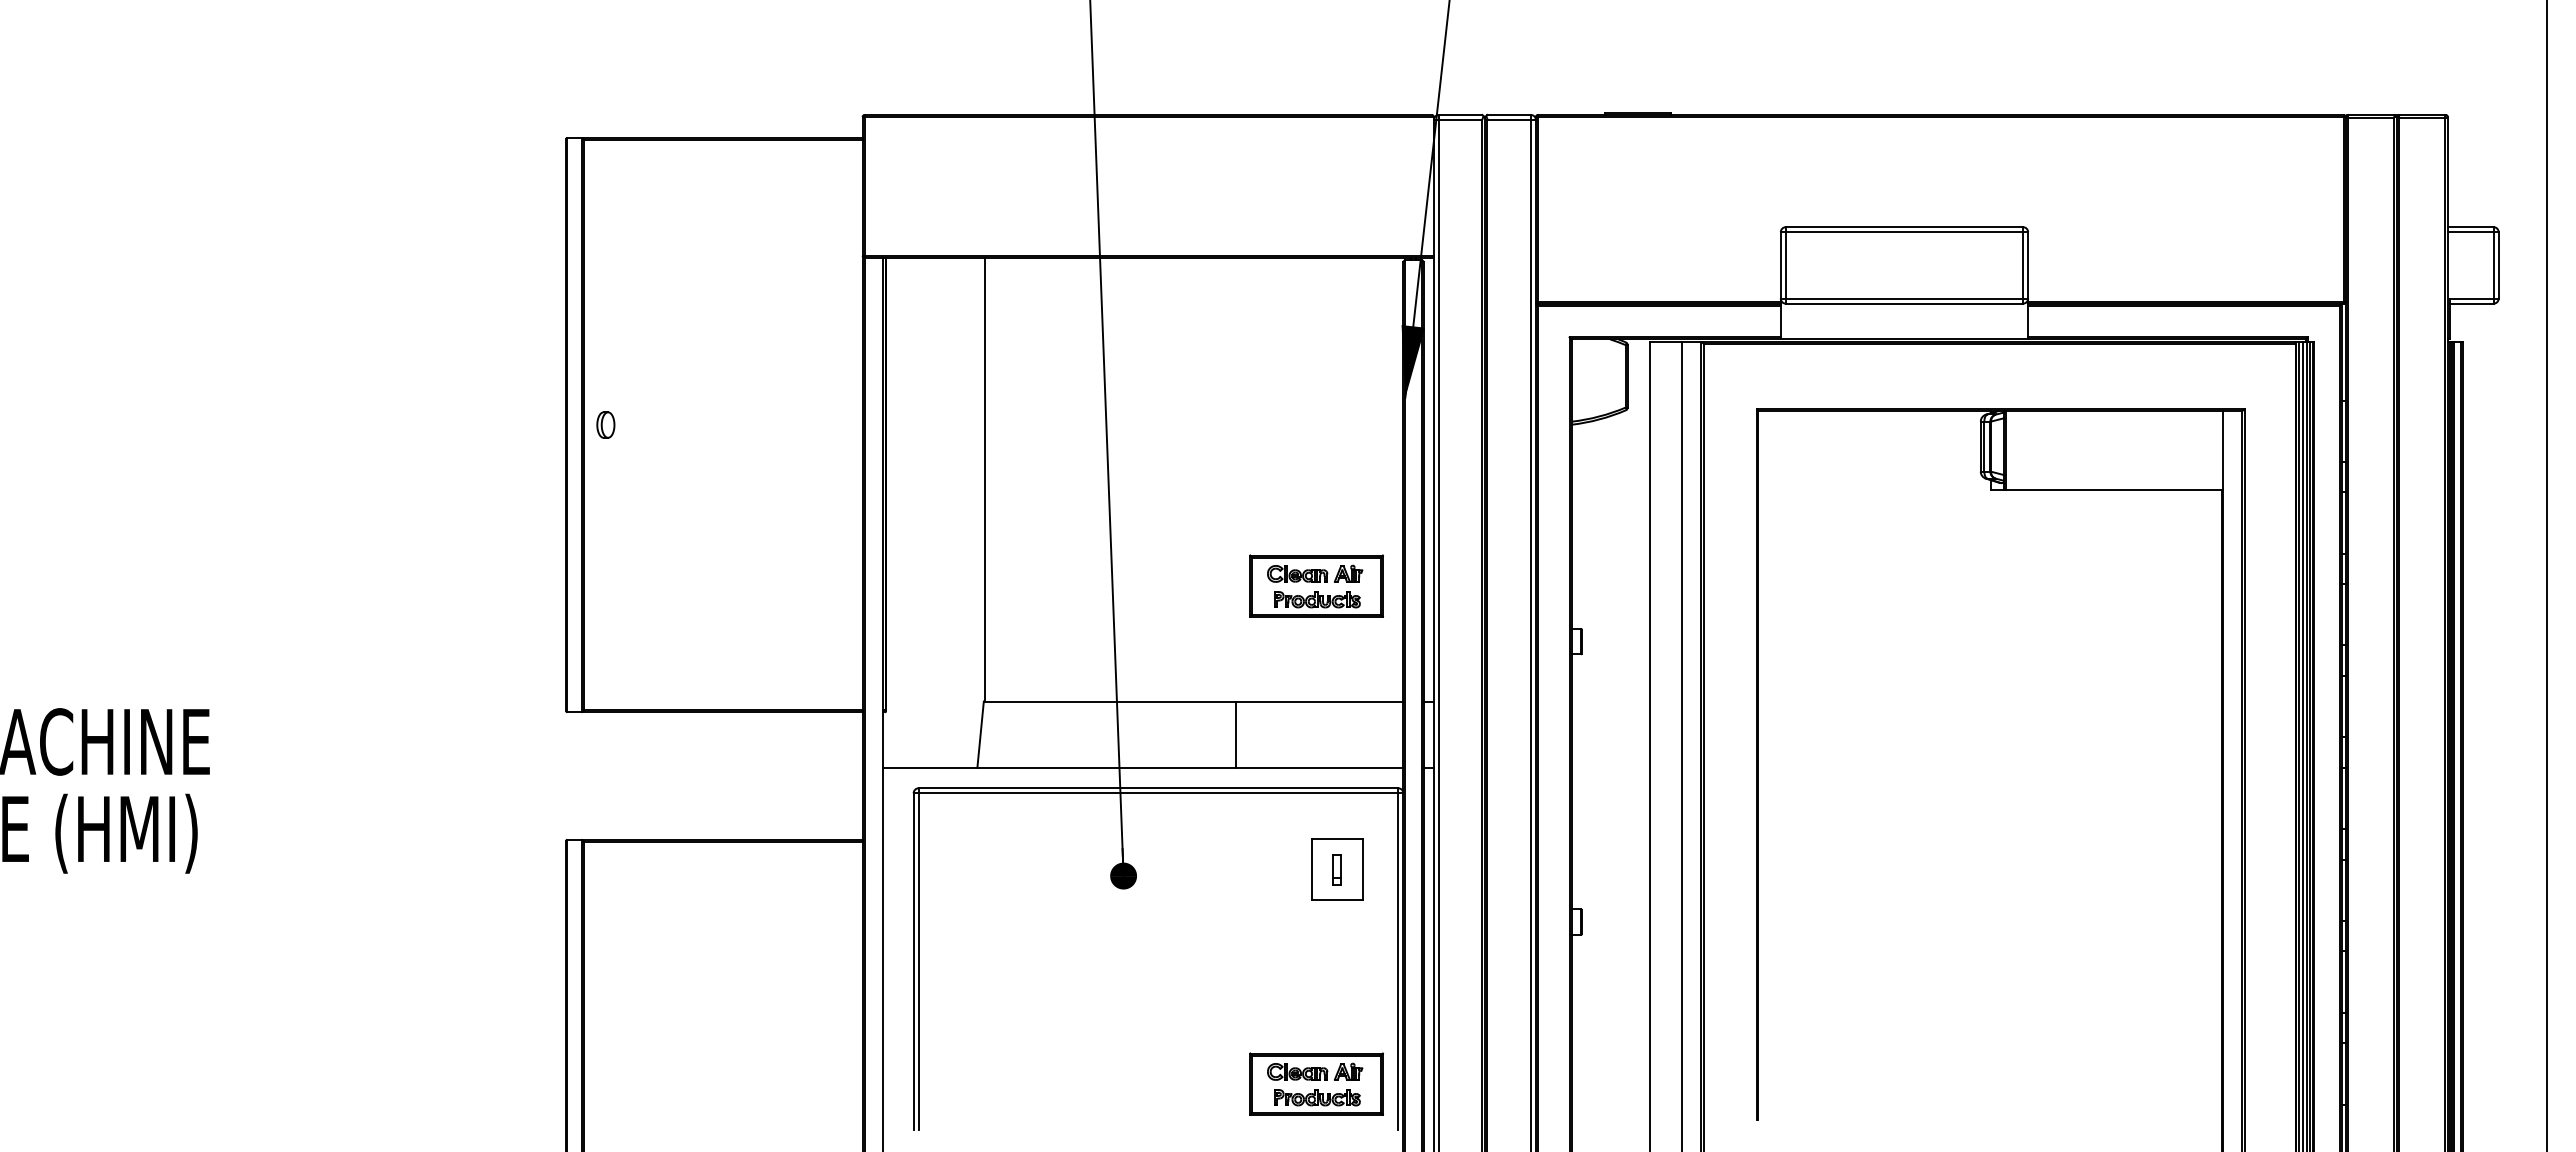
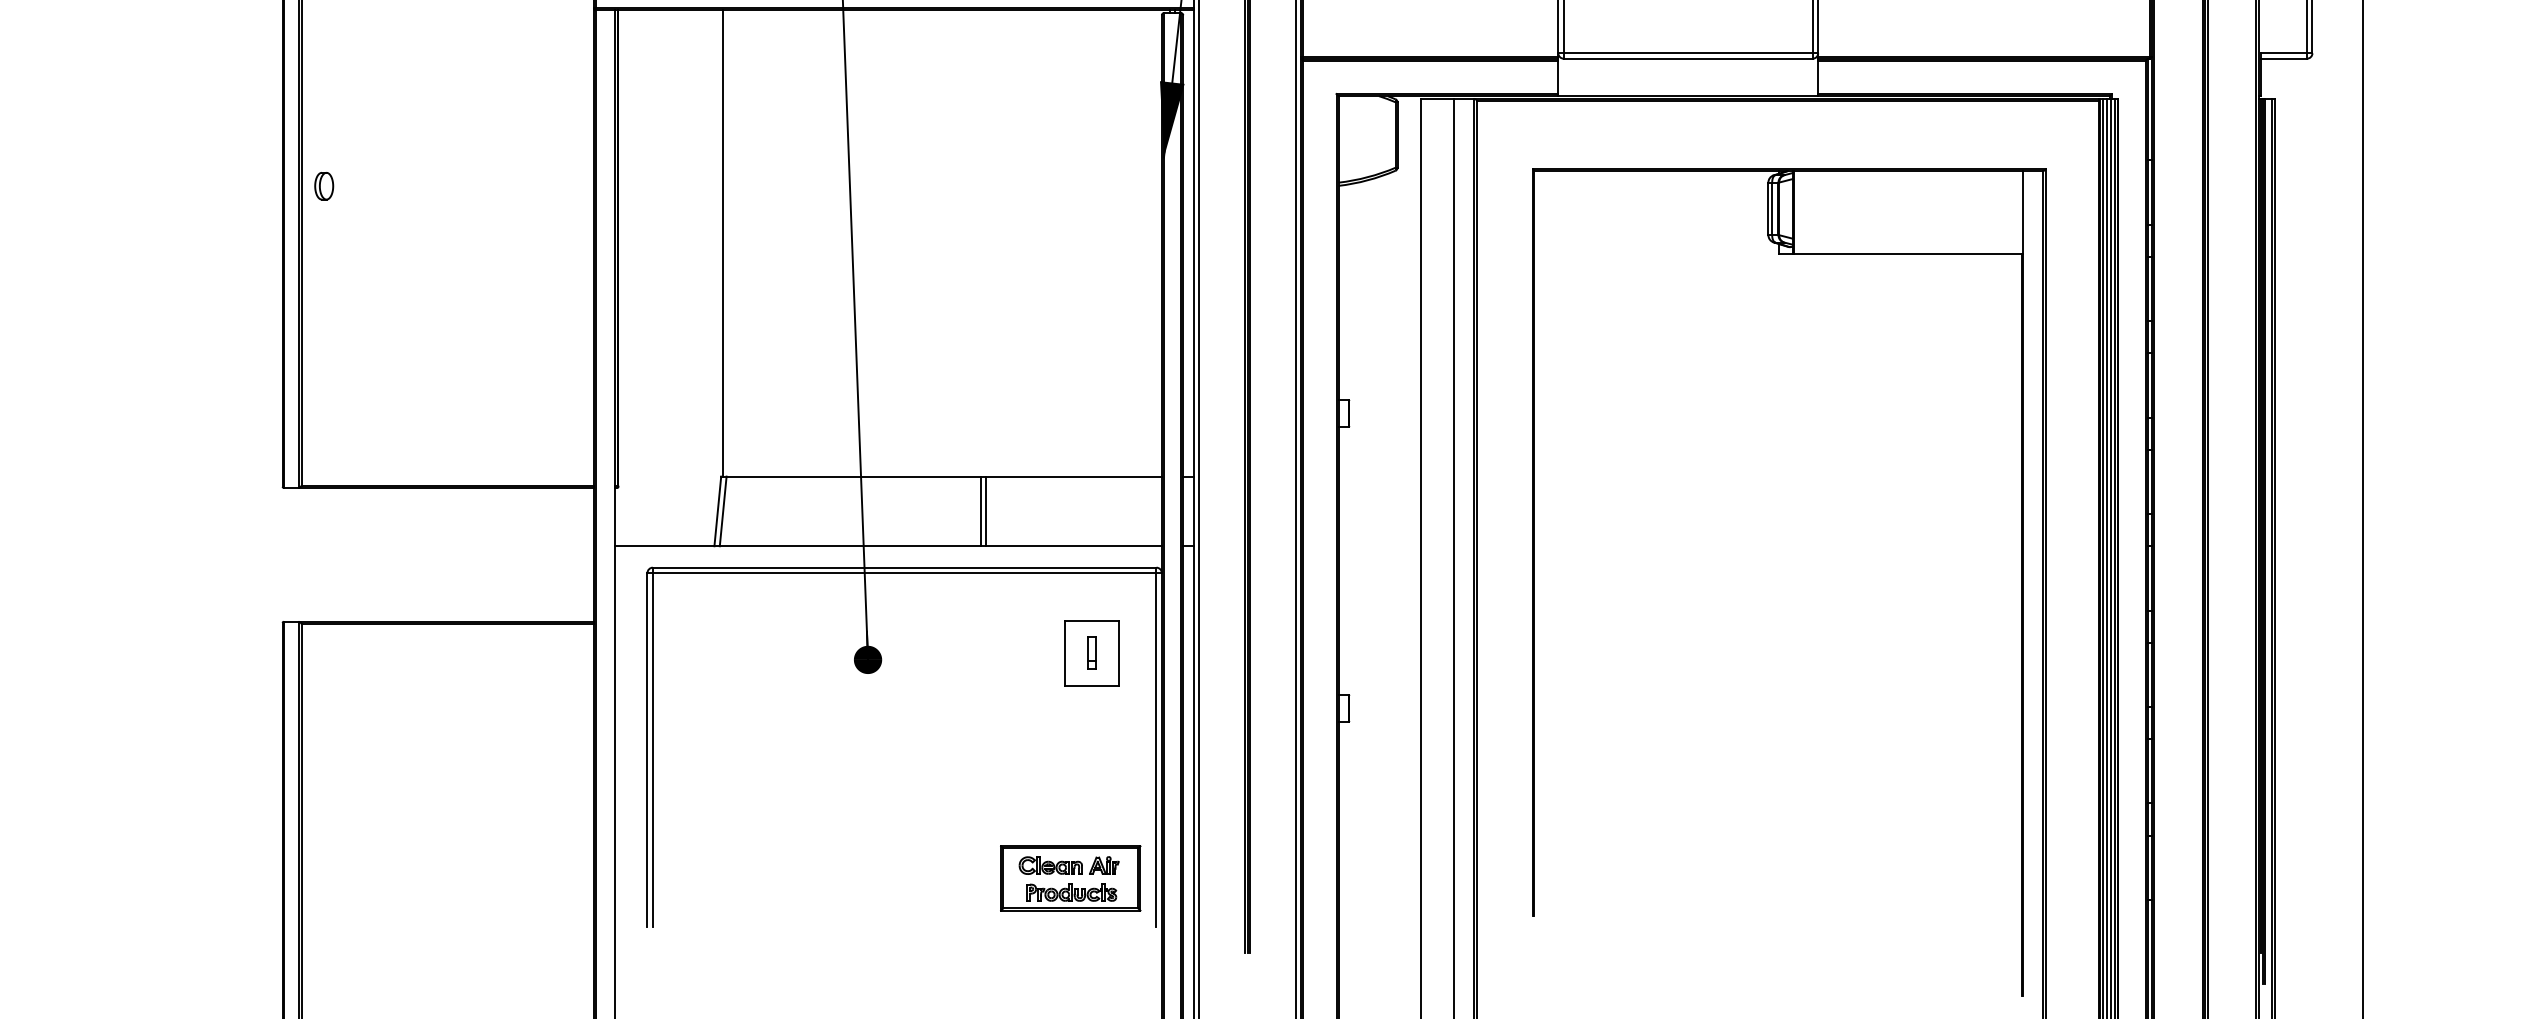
part: (1316, 585) -> (1070, 354), removed
line: (985, 734) -> (722, 511), added
line: (1231, 734) -> (981, 511), added

